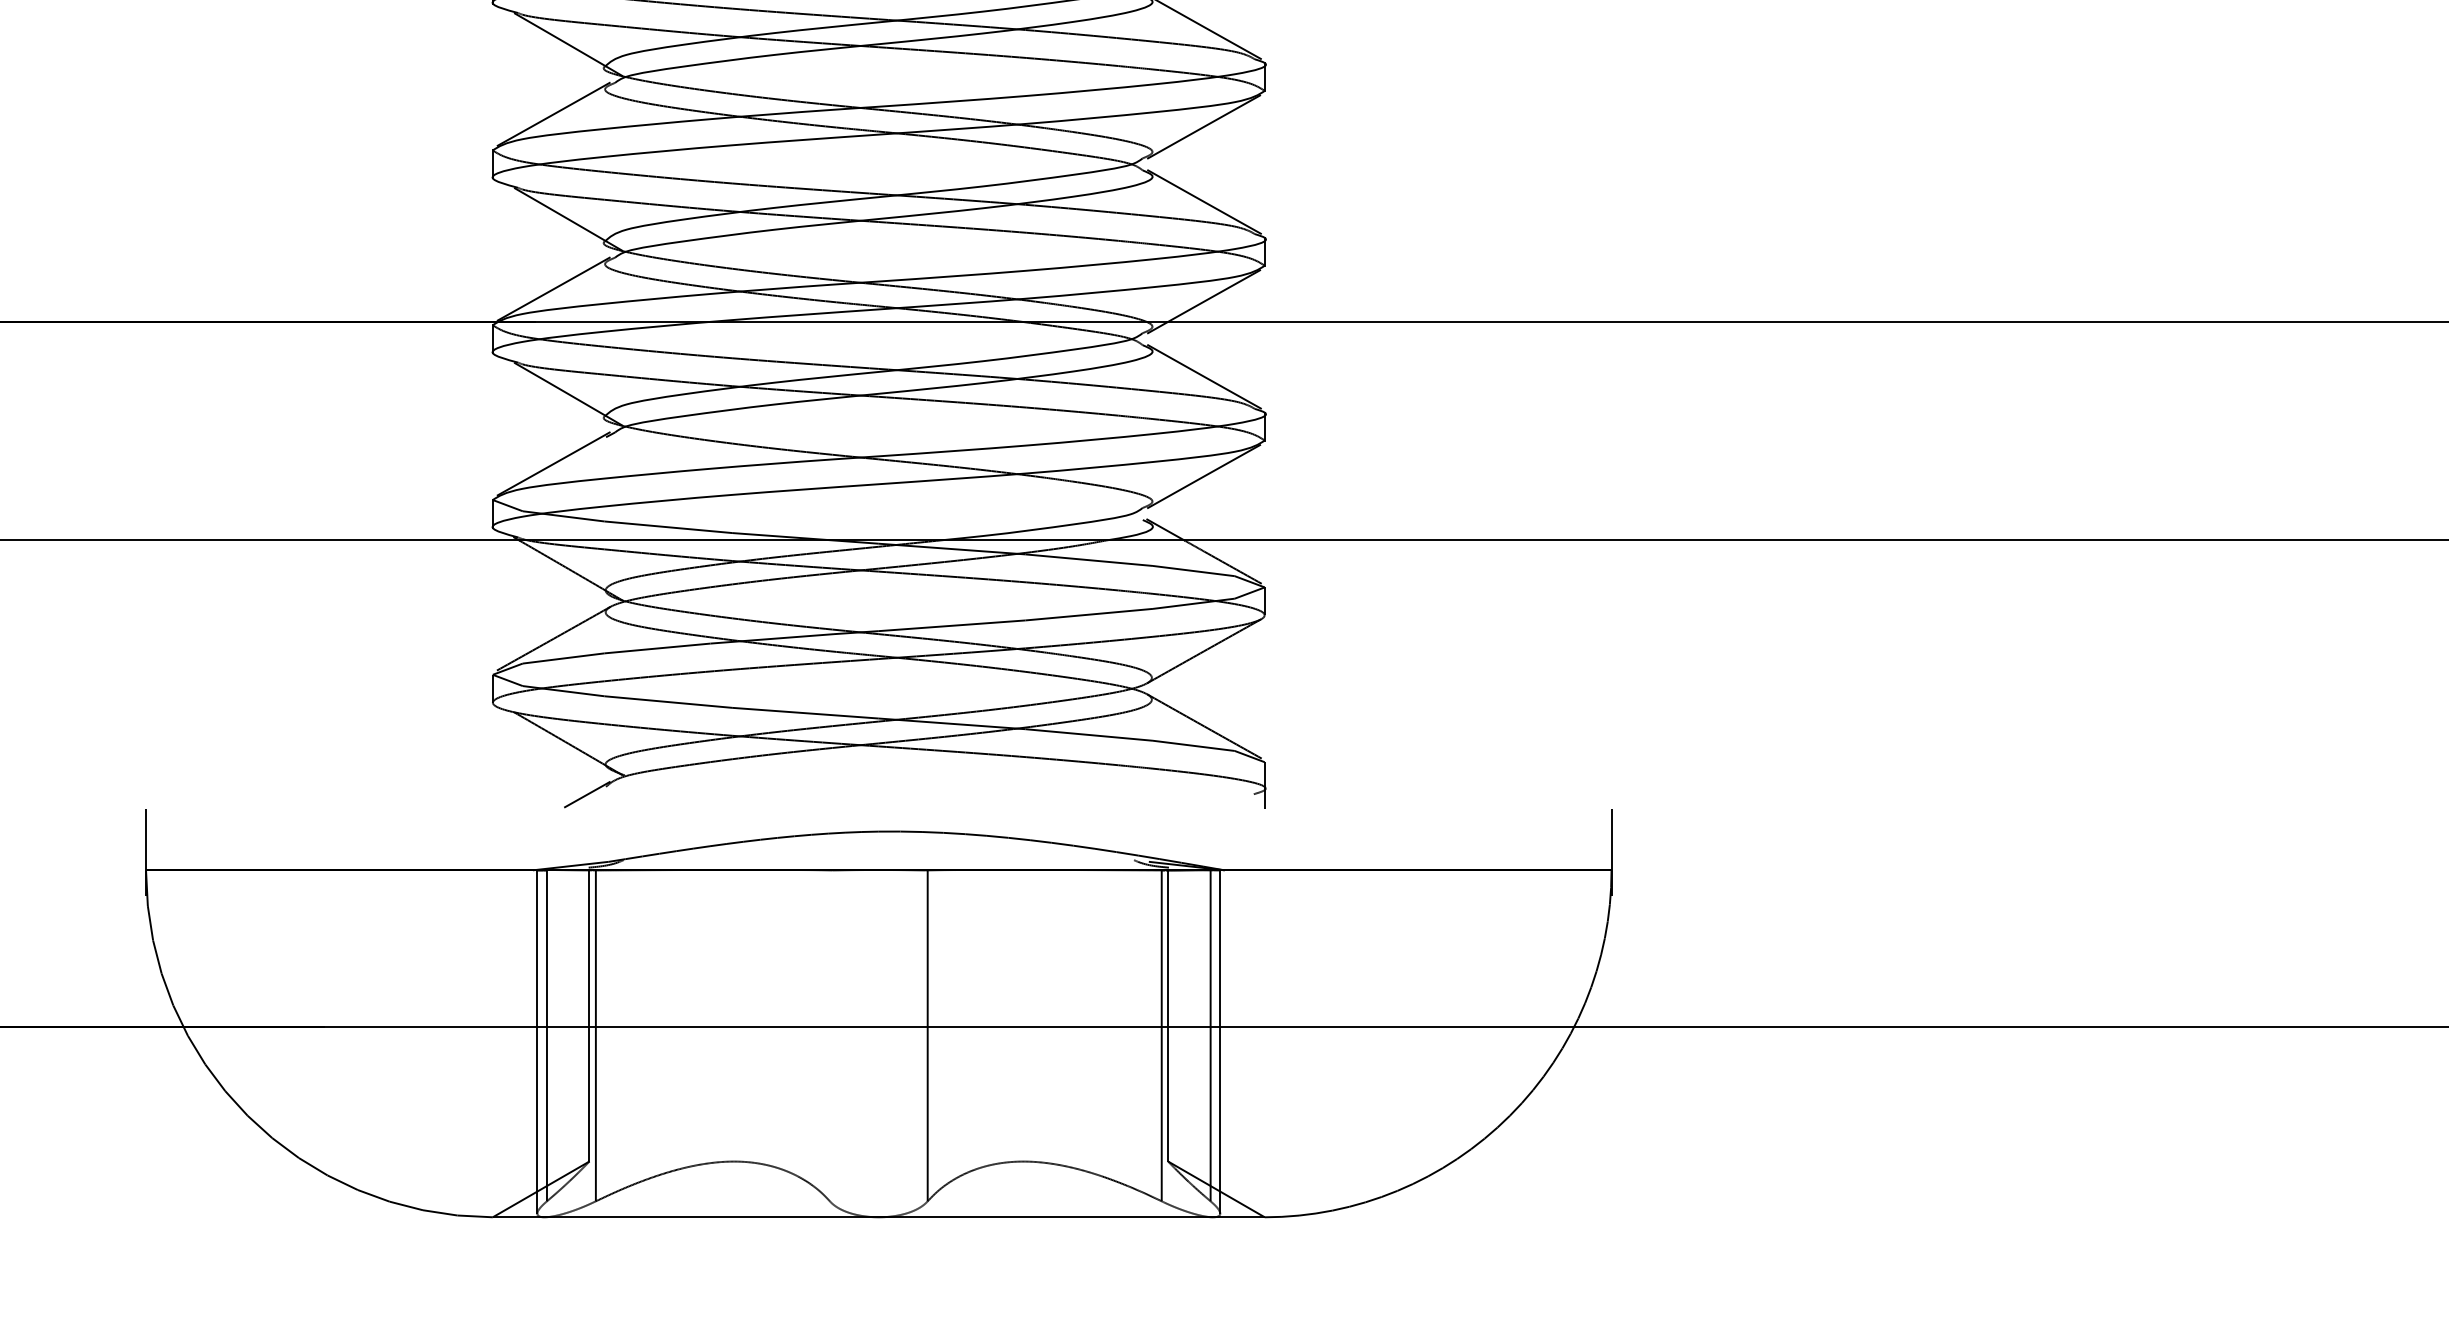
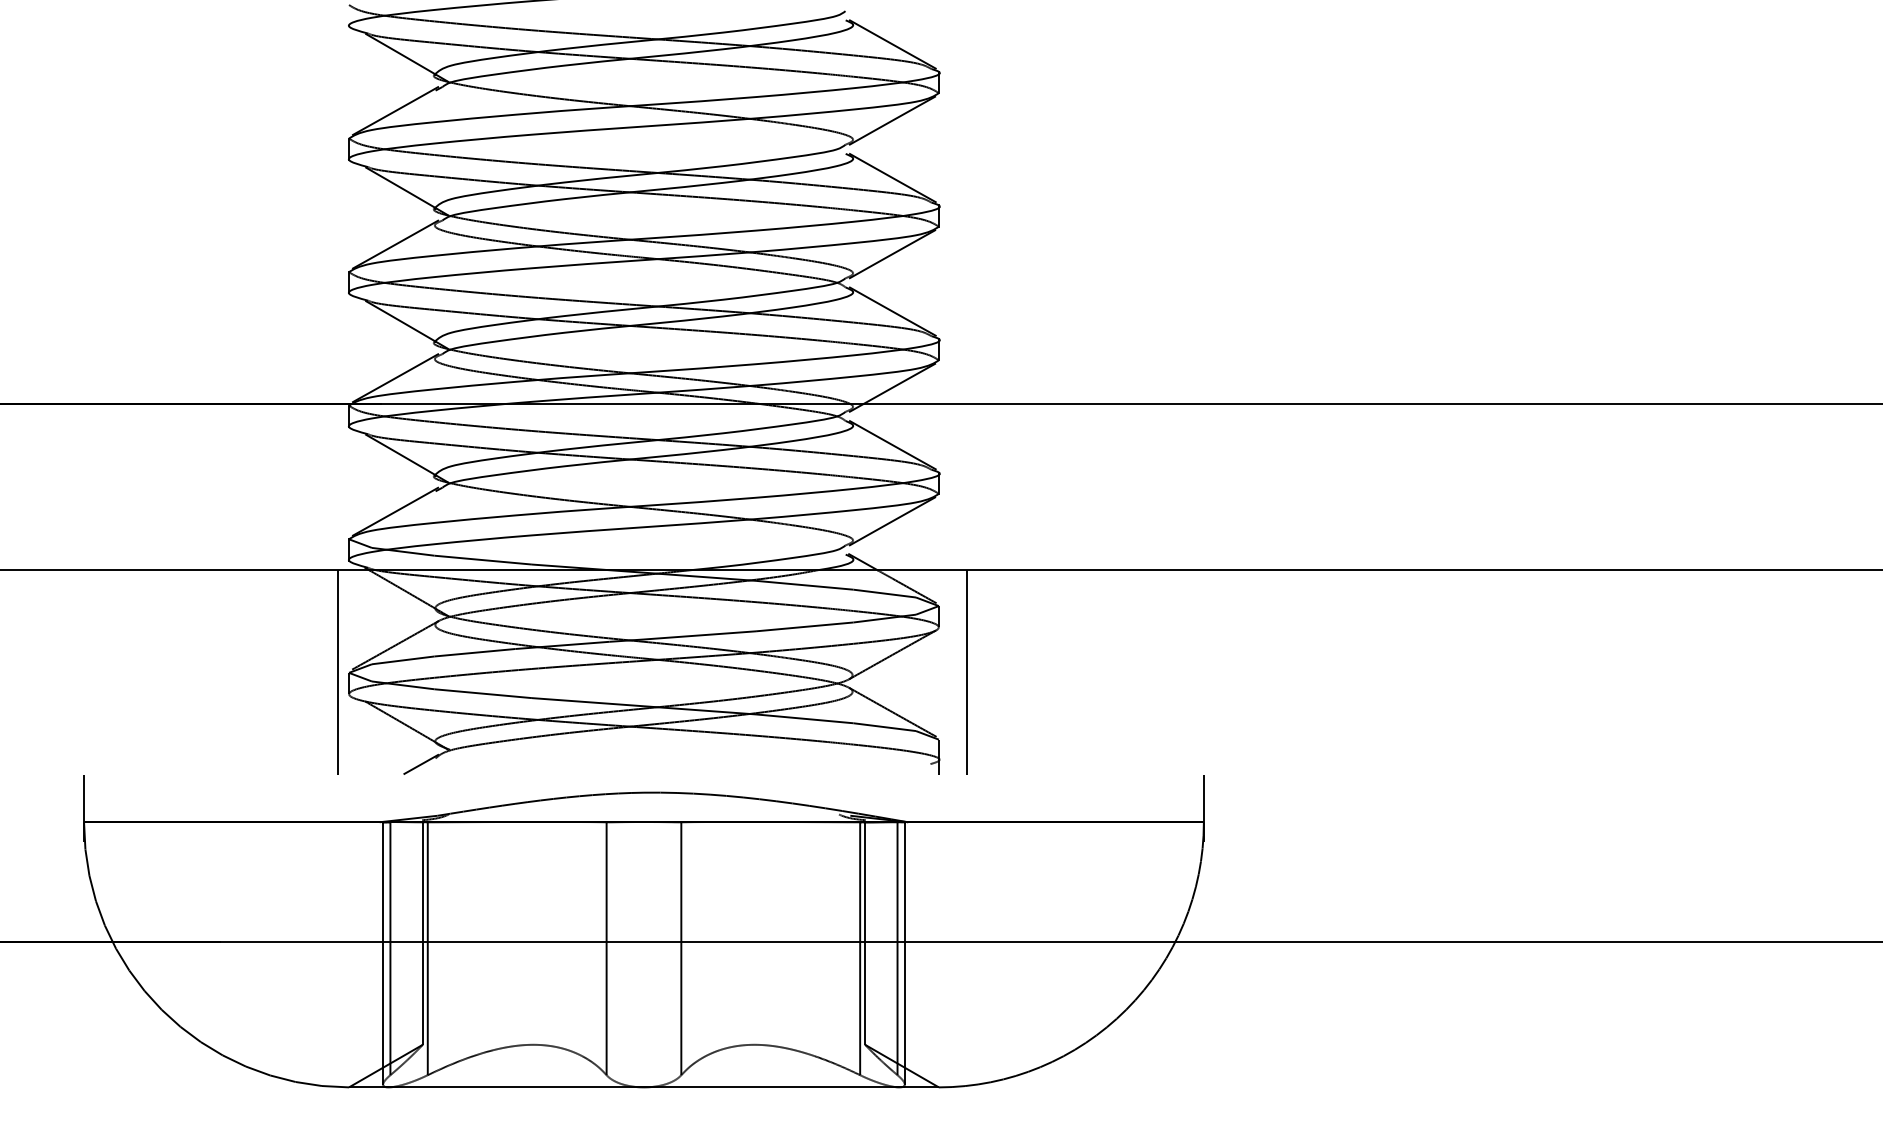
line: (479, 674) -> (338, 672), added
line: (1300, 674) -> (966, 672), added
line: (829, 1035) -> (606, 948), added

